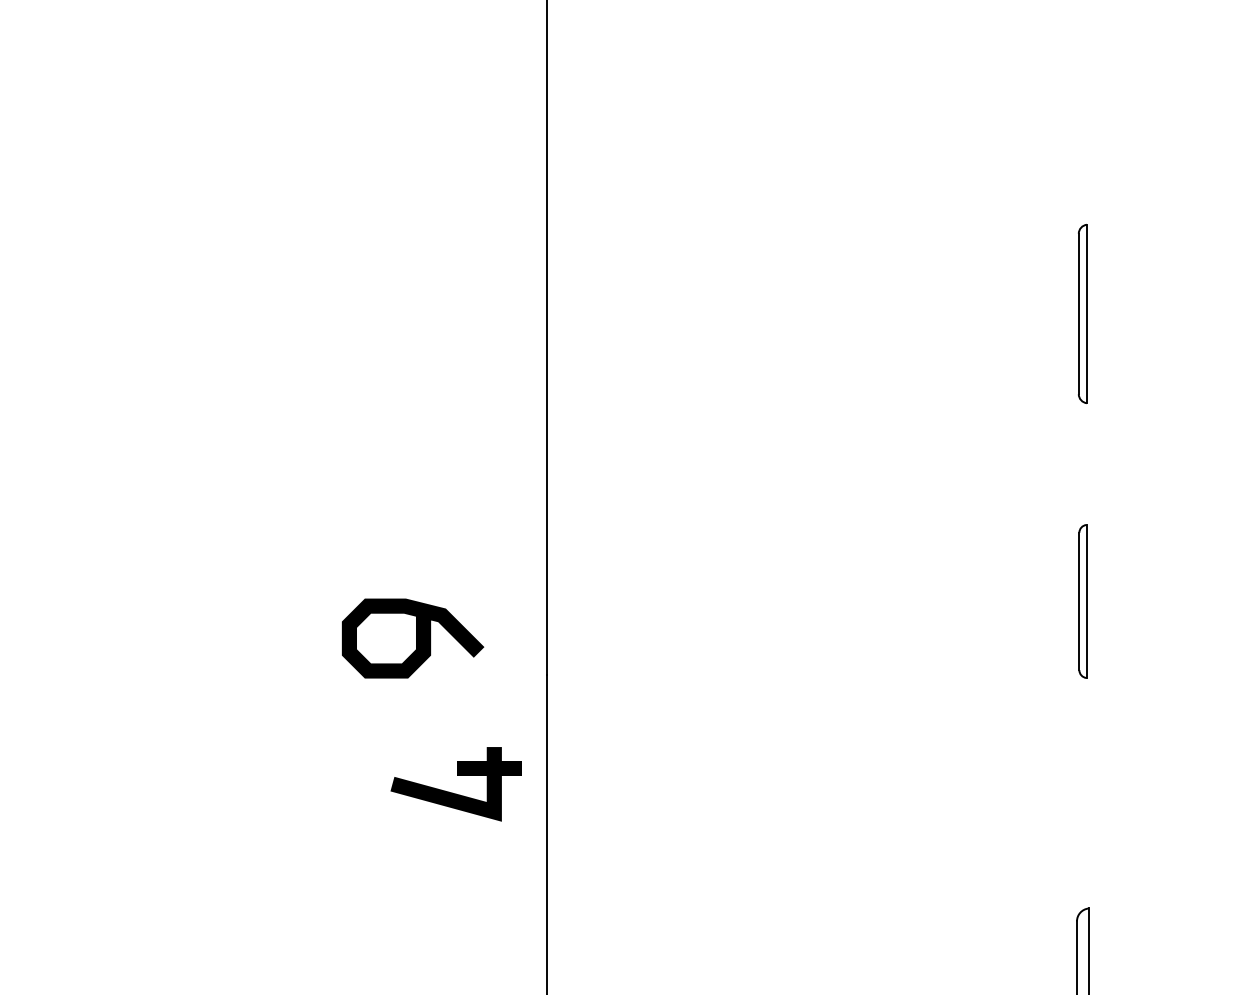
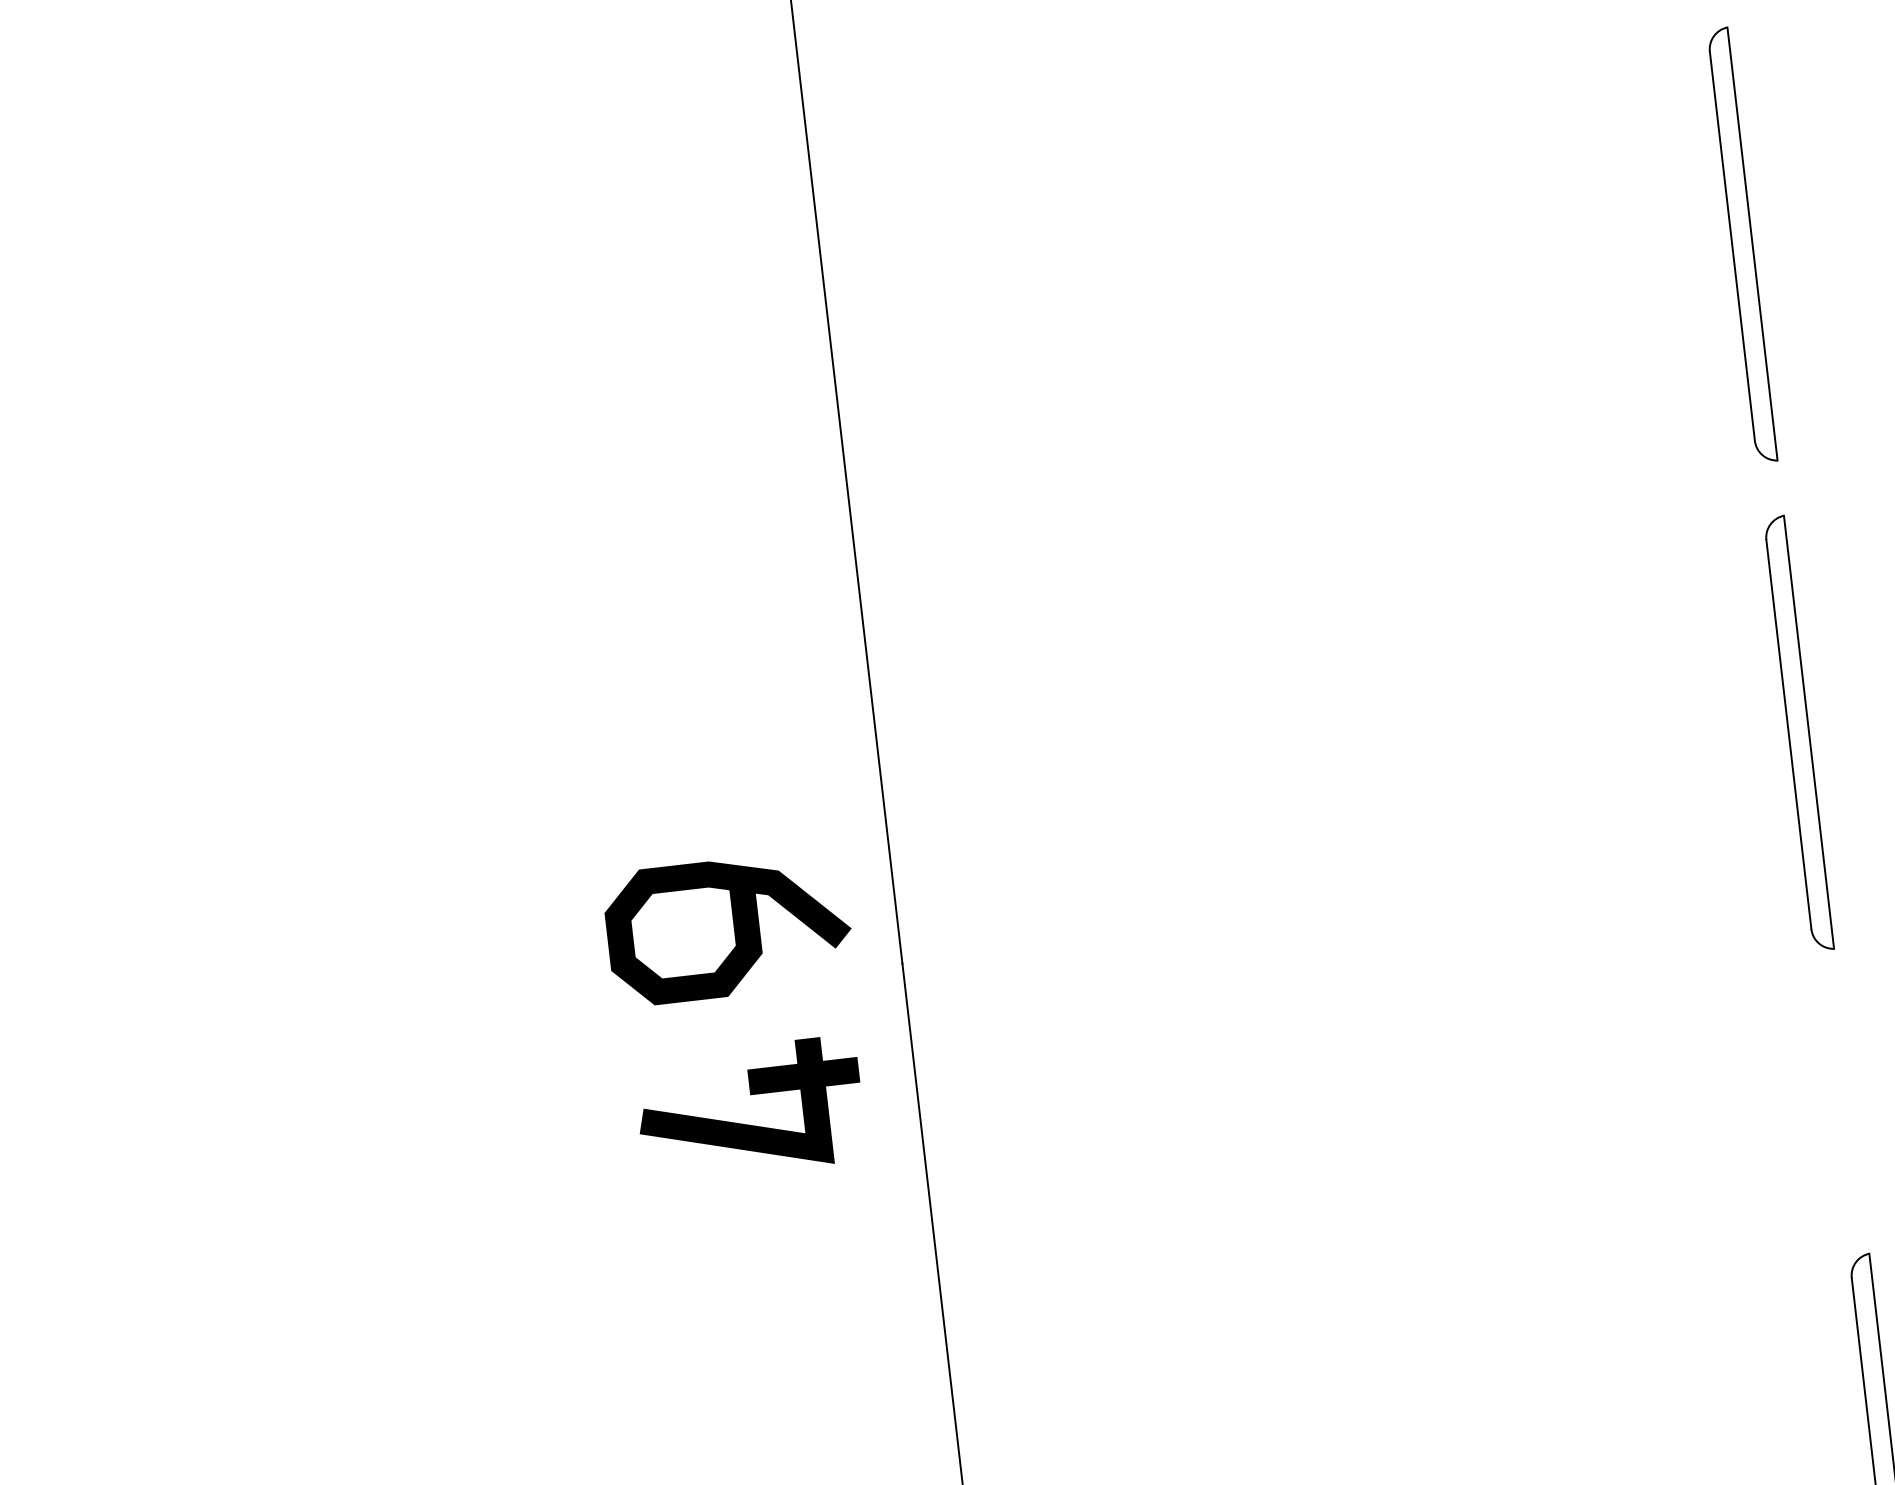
part: (1082, 313) -> (1741, 244), size x1.43
part: (1082, 601) -> (1798, 733), size x1.67
curve: (416, 638) -> (734, 927), moved
part: (452, 792) -> (745, 1123), moved

